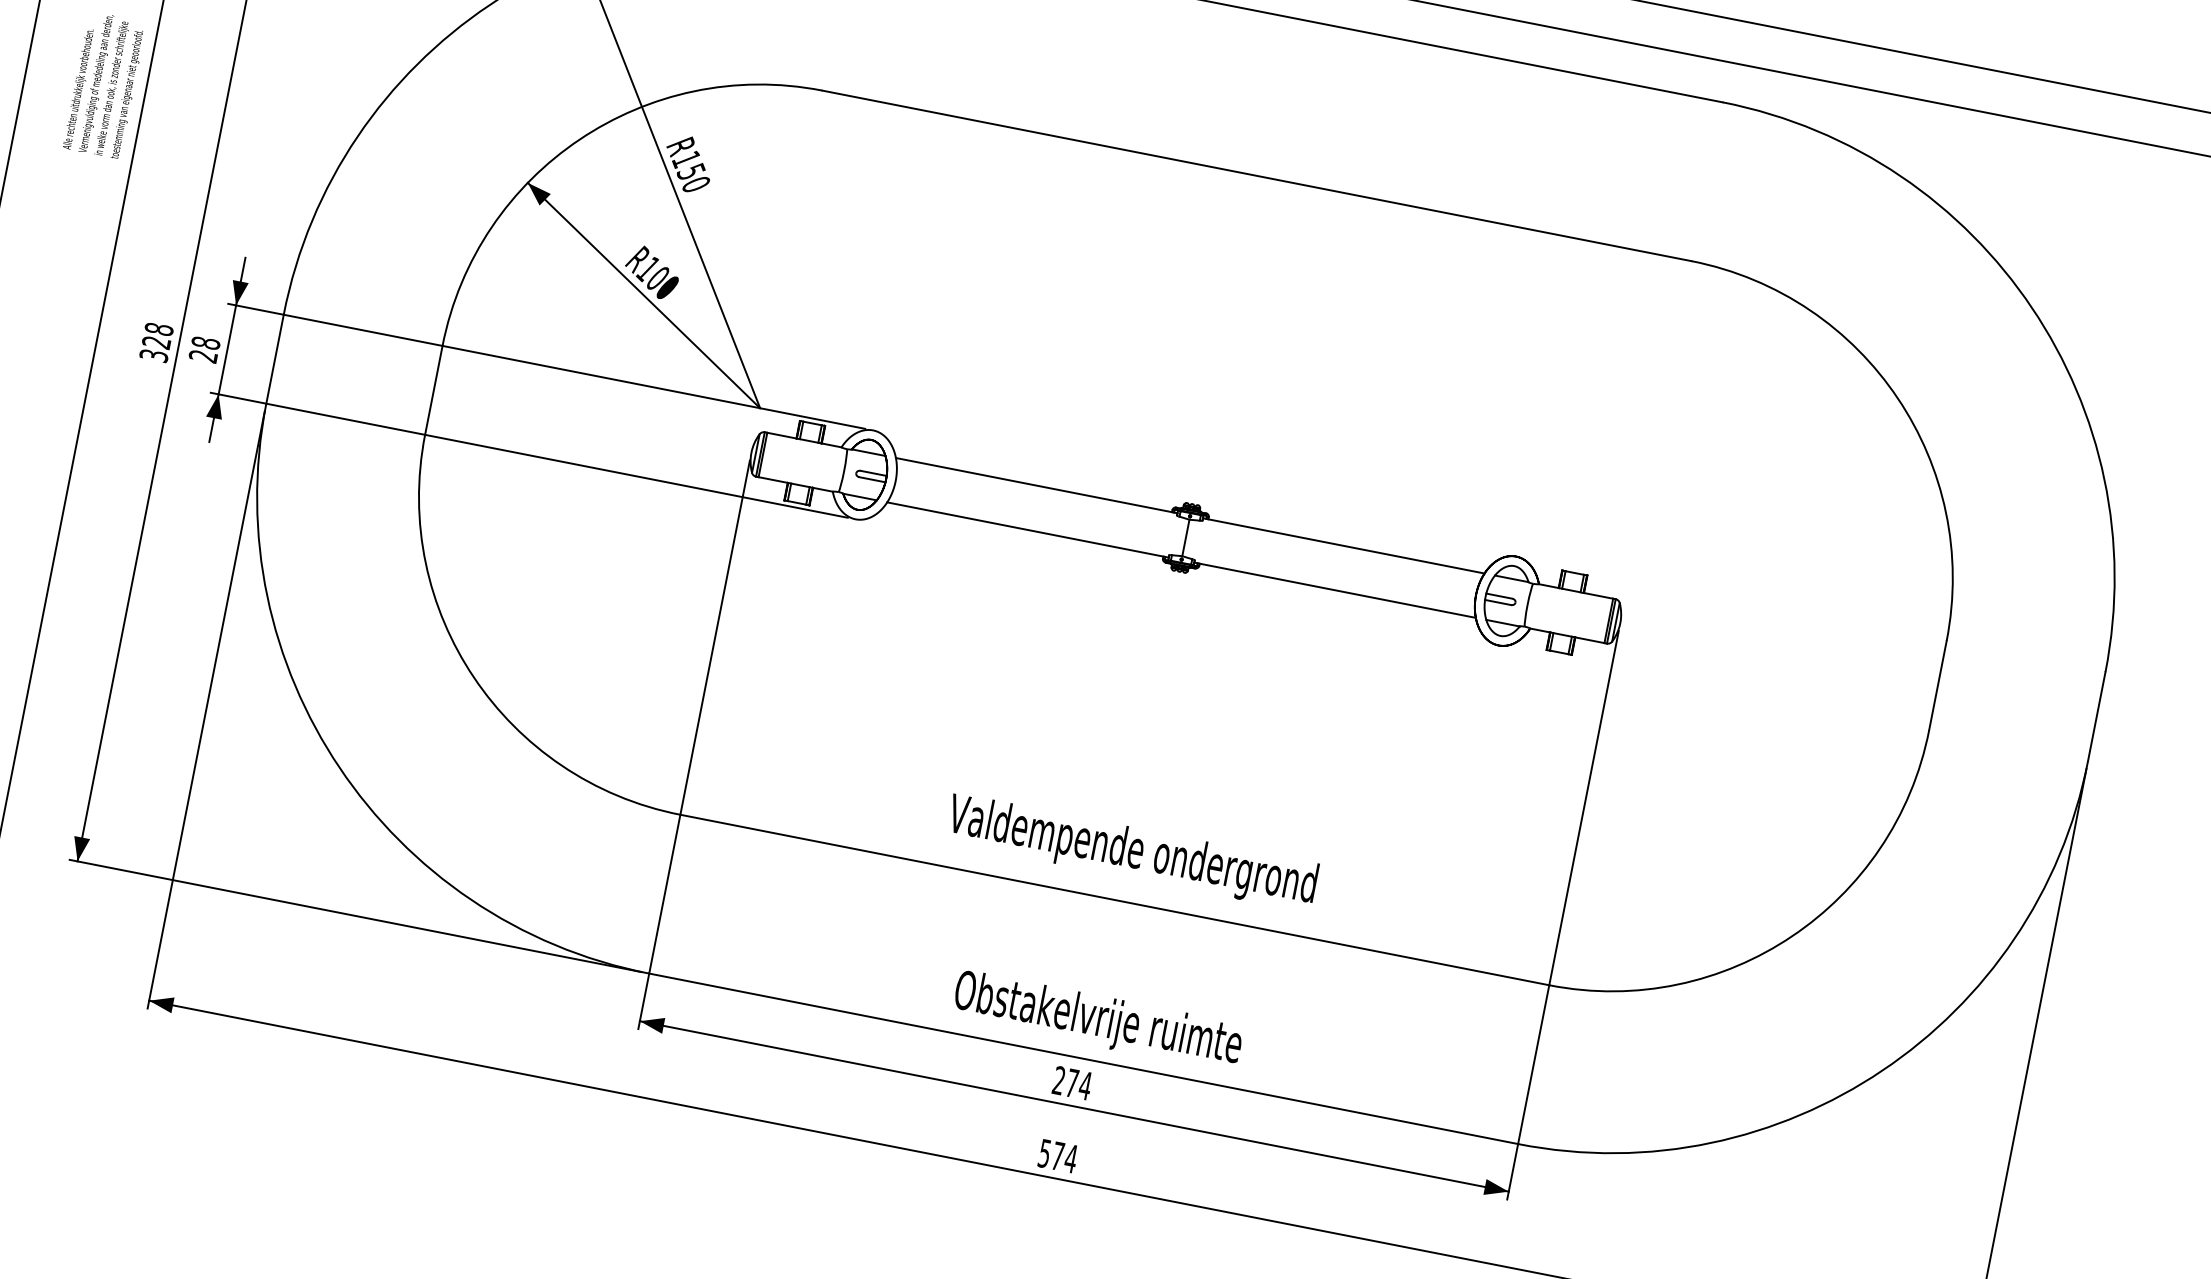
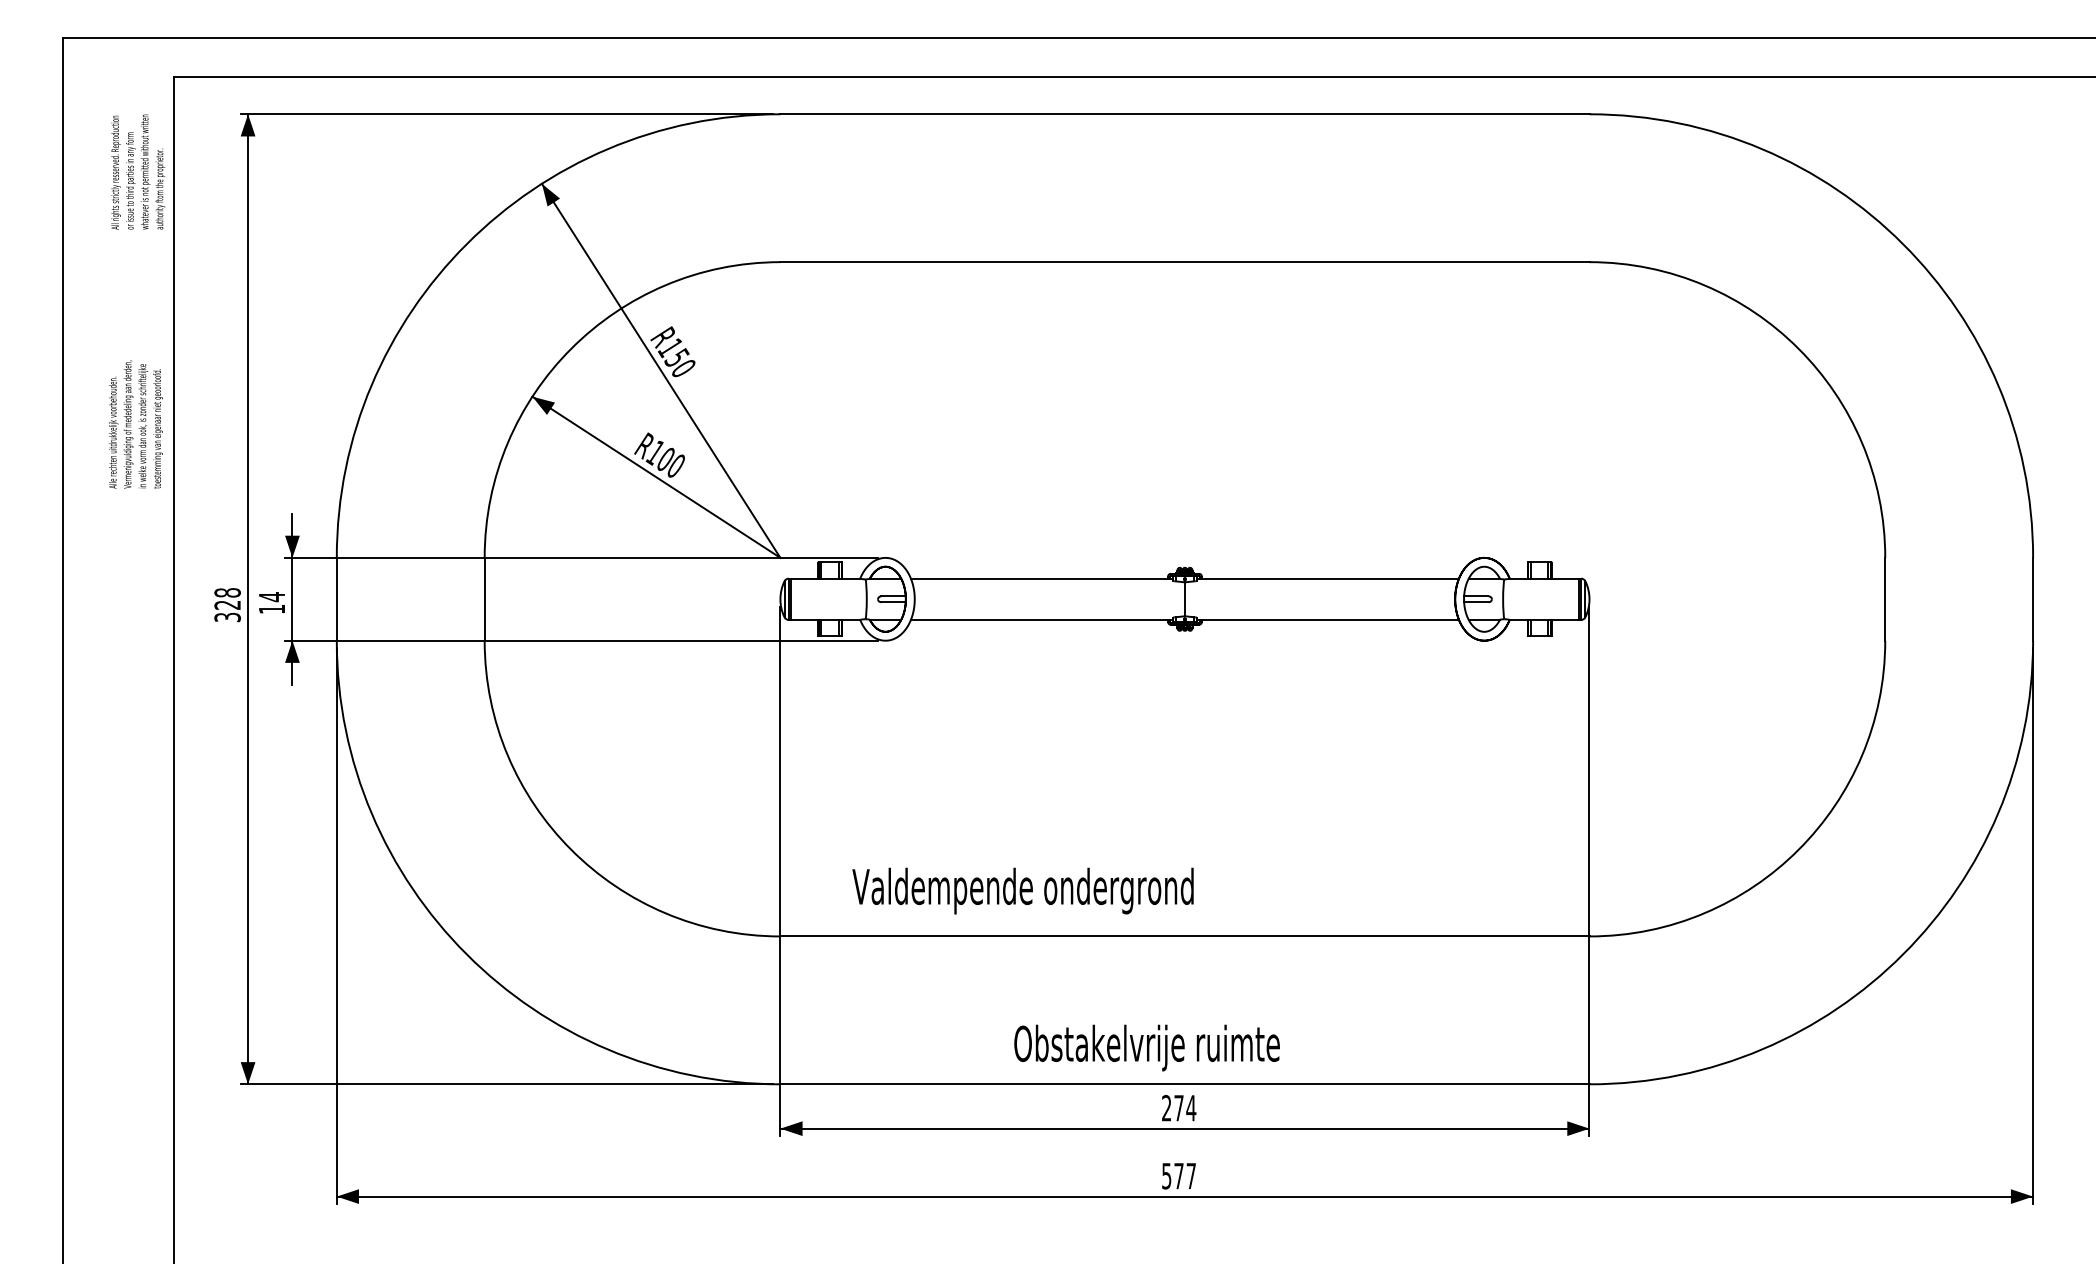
text: (104, 85) -> (135, 424), moved
text: (204, 348) -> (271, 602), 28 -> 14
text: (1131, 852) -> (1022, 890), moved
text: (1097, 1020) -> (1146, 1047), moved
text: (1071, 1159) -> (1191, 1176), 574 -> 577

